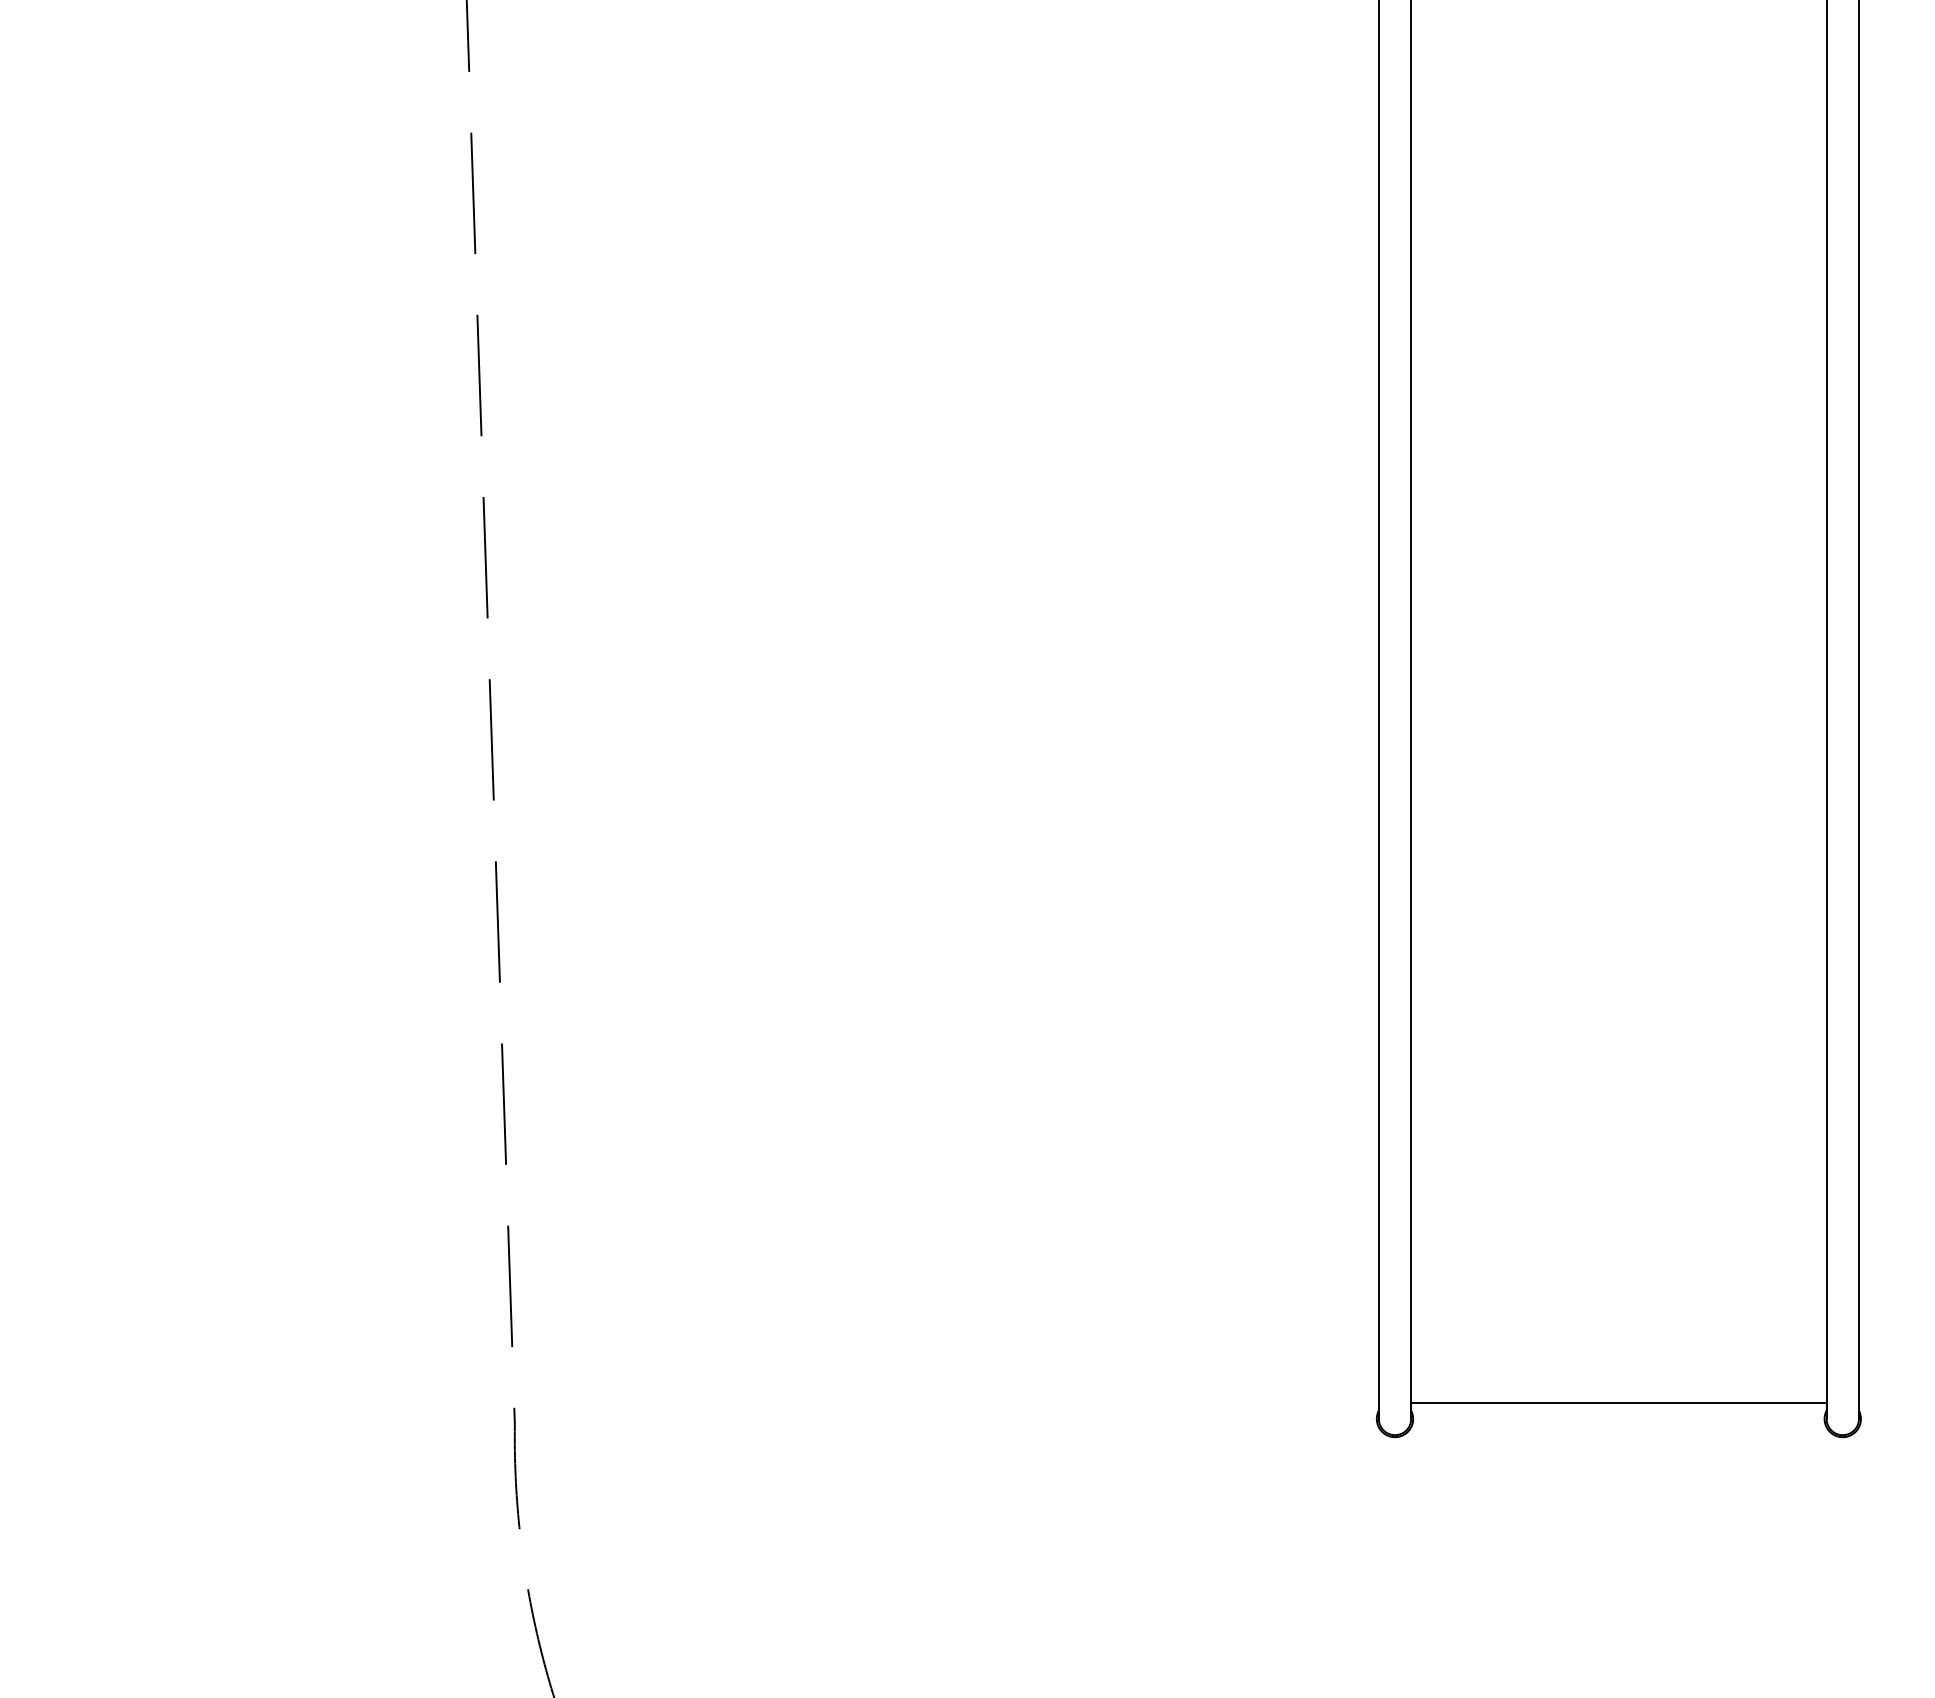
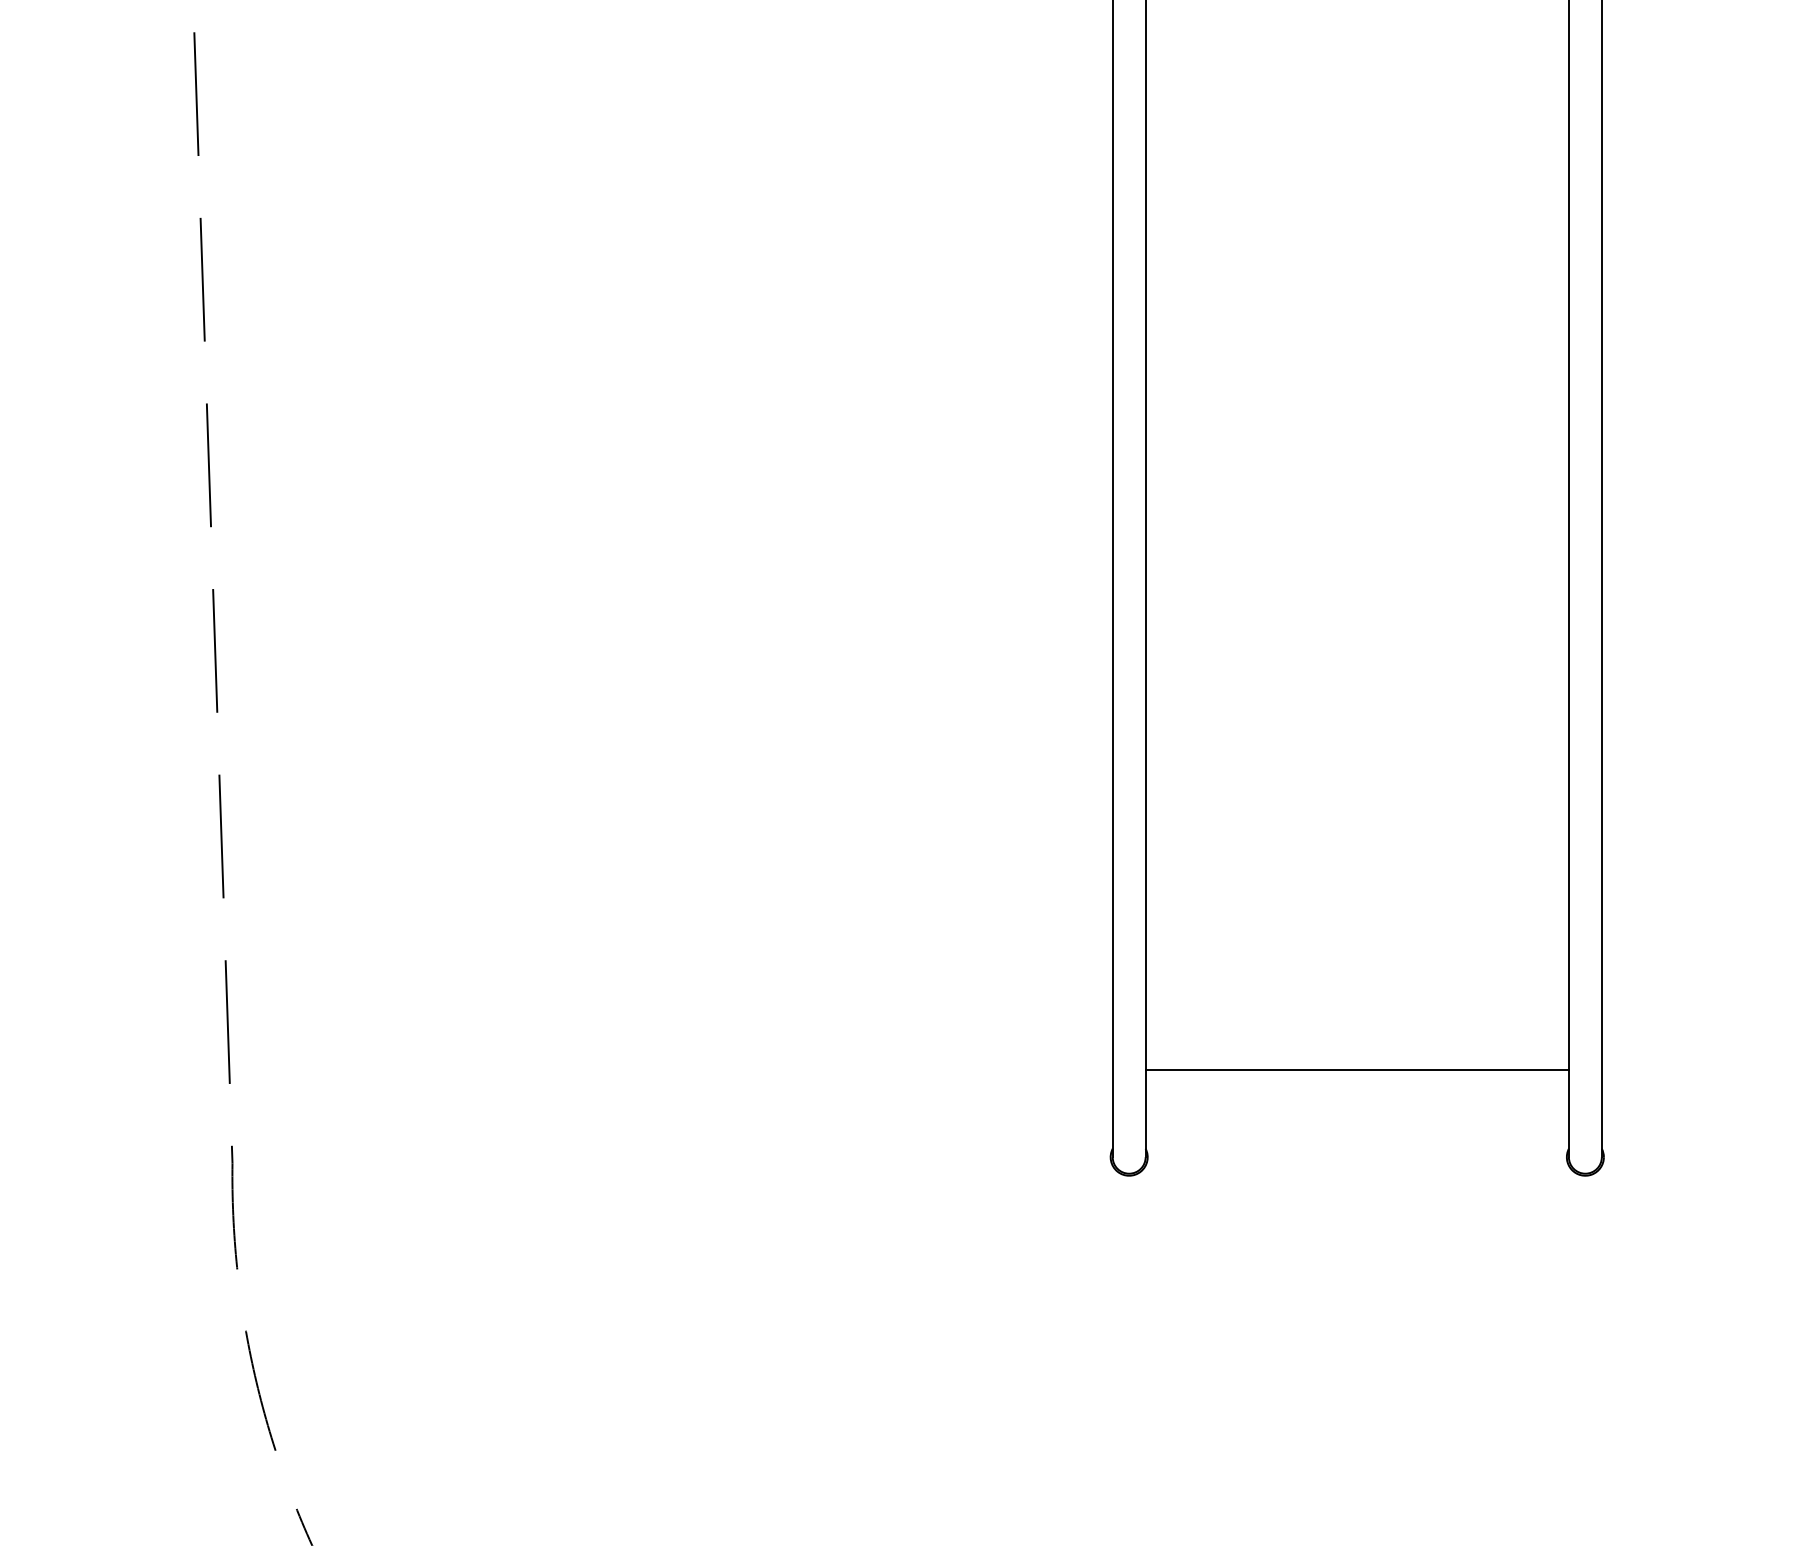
line: (1618, 1402) -> (1356, 1070), moved

